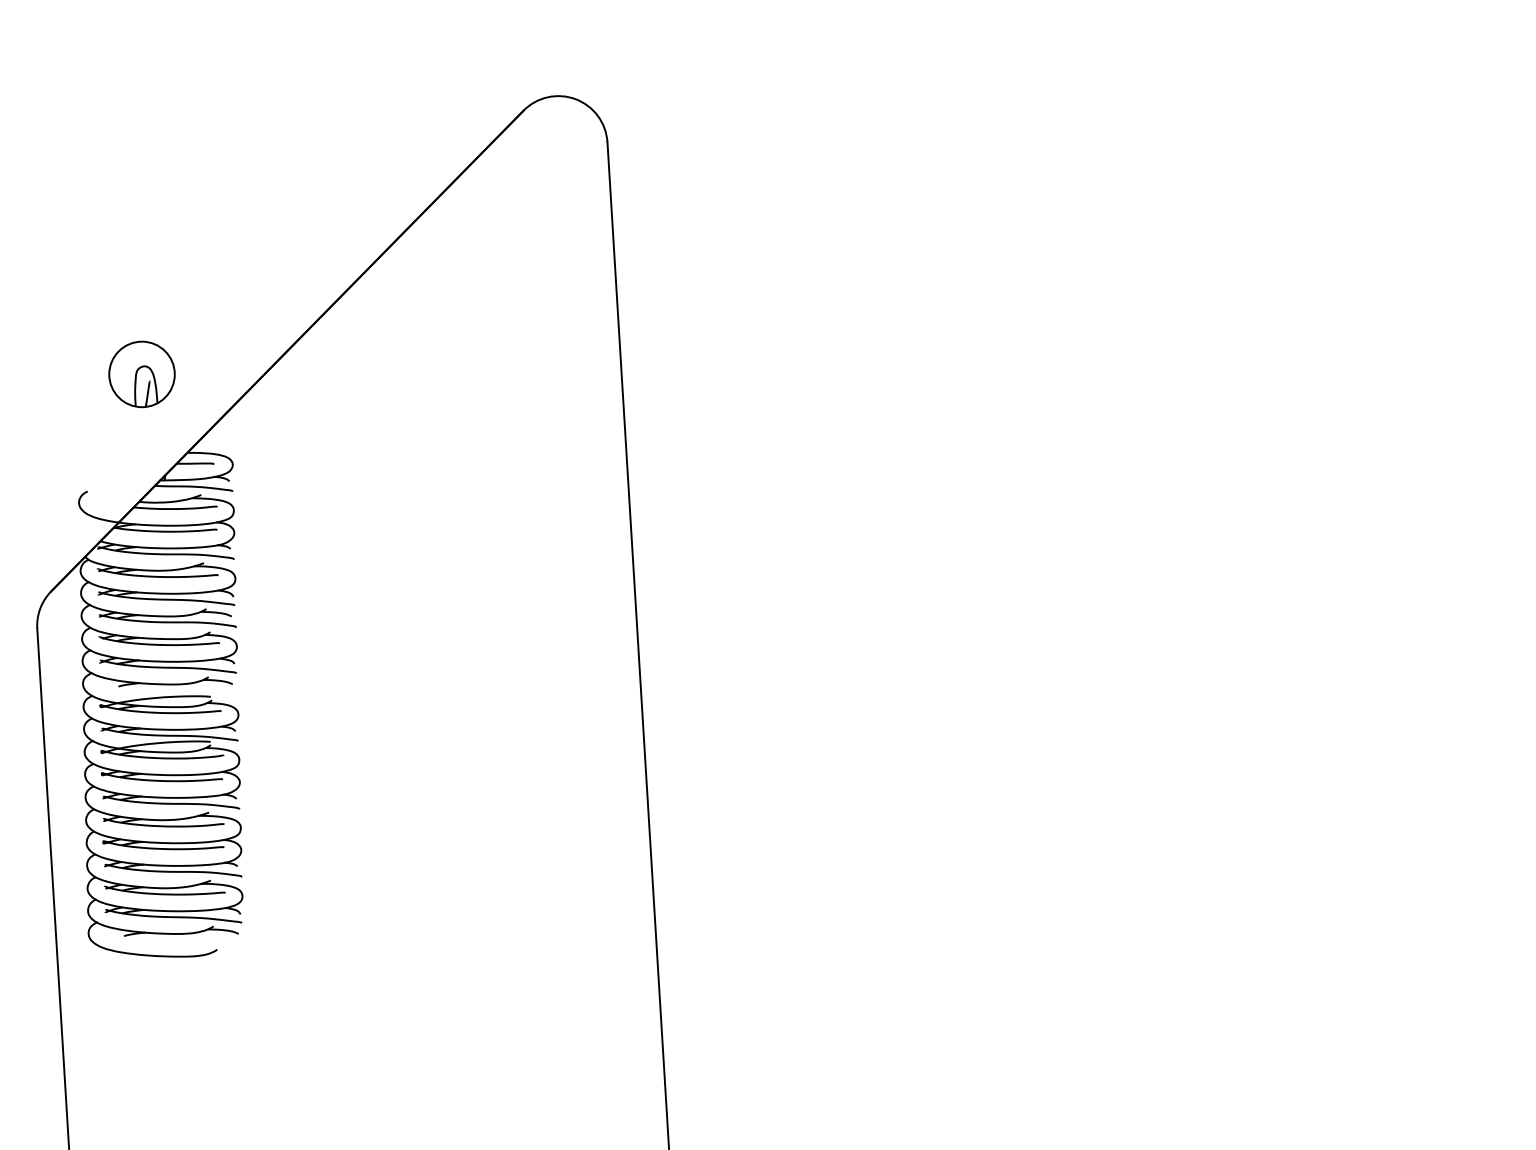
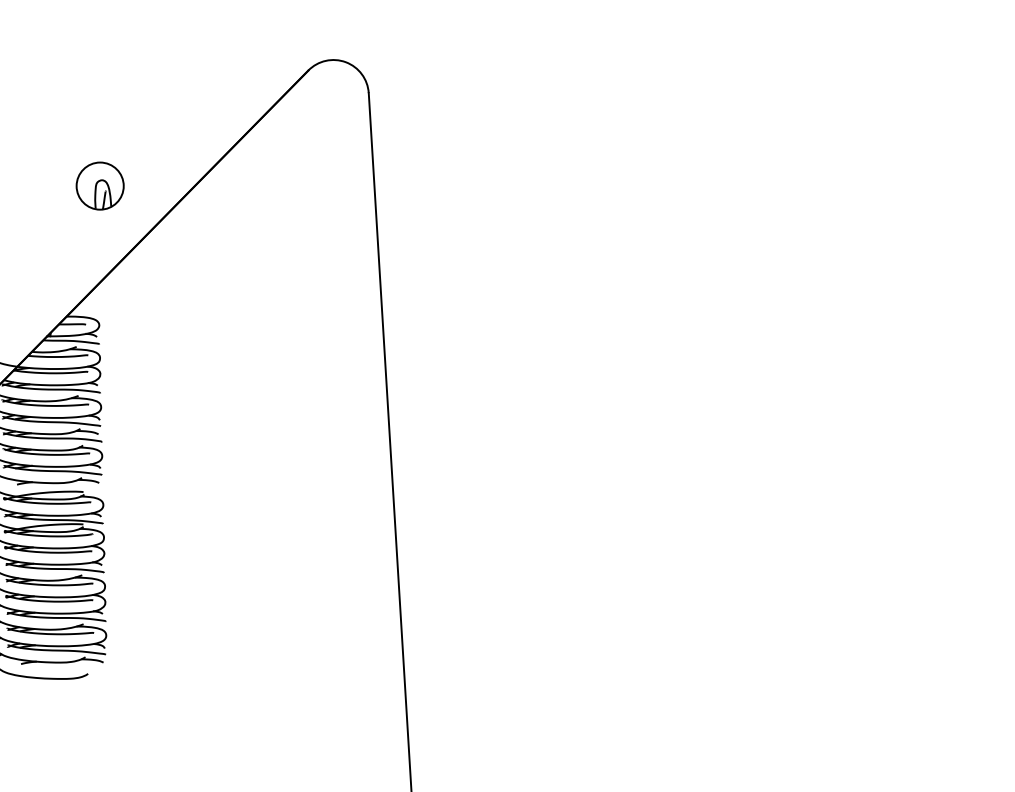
part: (141, 374) -> (99, 186), moved

